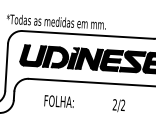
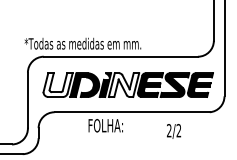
fill: (32, 55) -> (57, 84), removed
fill: (88, 58) -> (123, 84), removed
text: (58, 101) -> (105, 125), moved
text: (119, 105) -> (174, 131), moved

